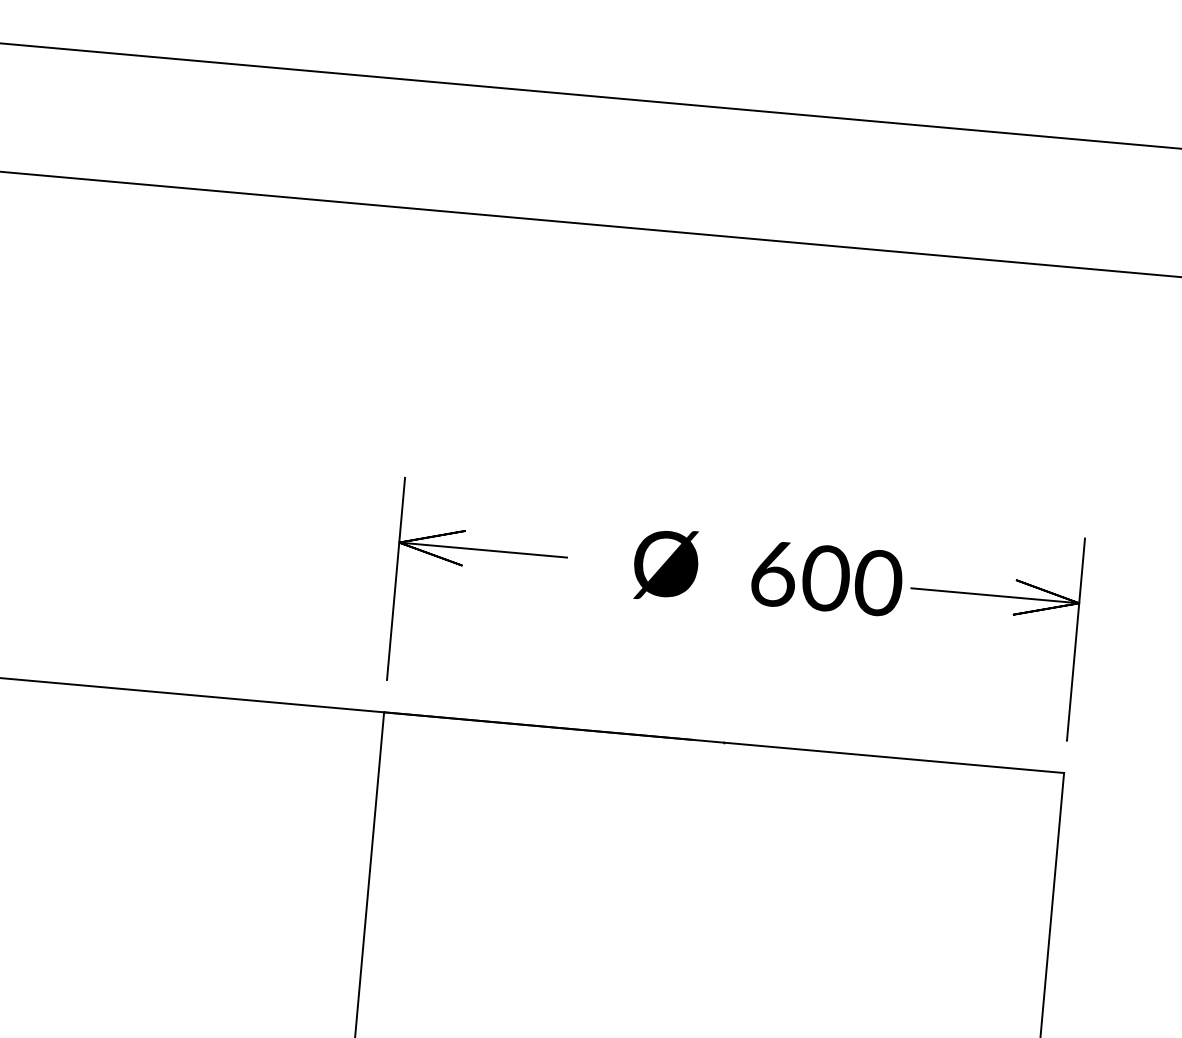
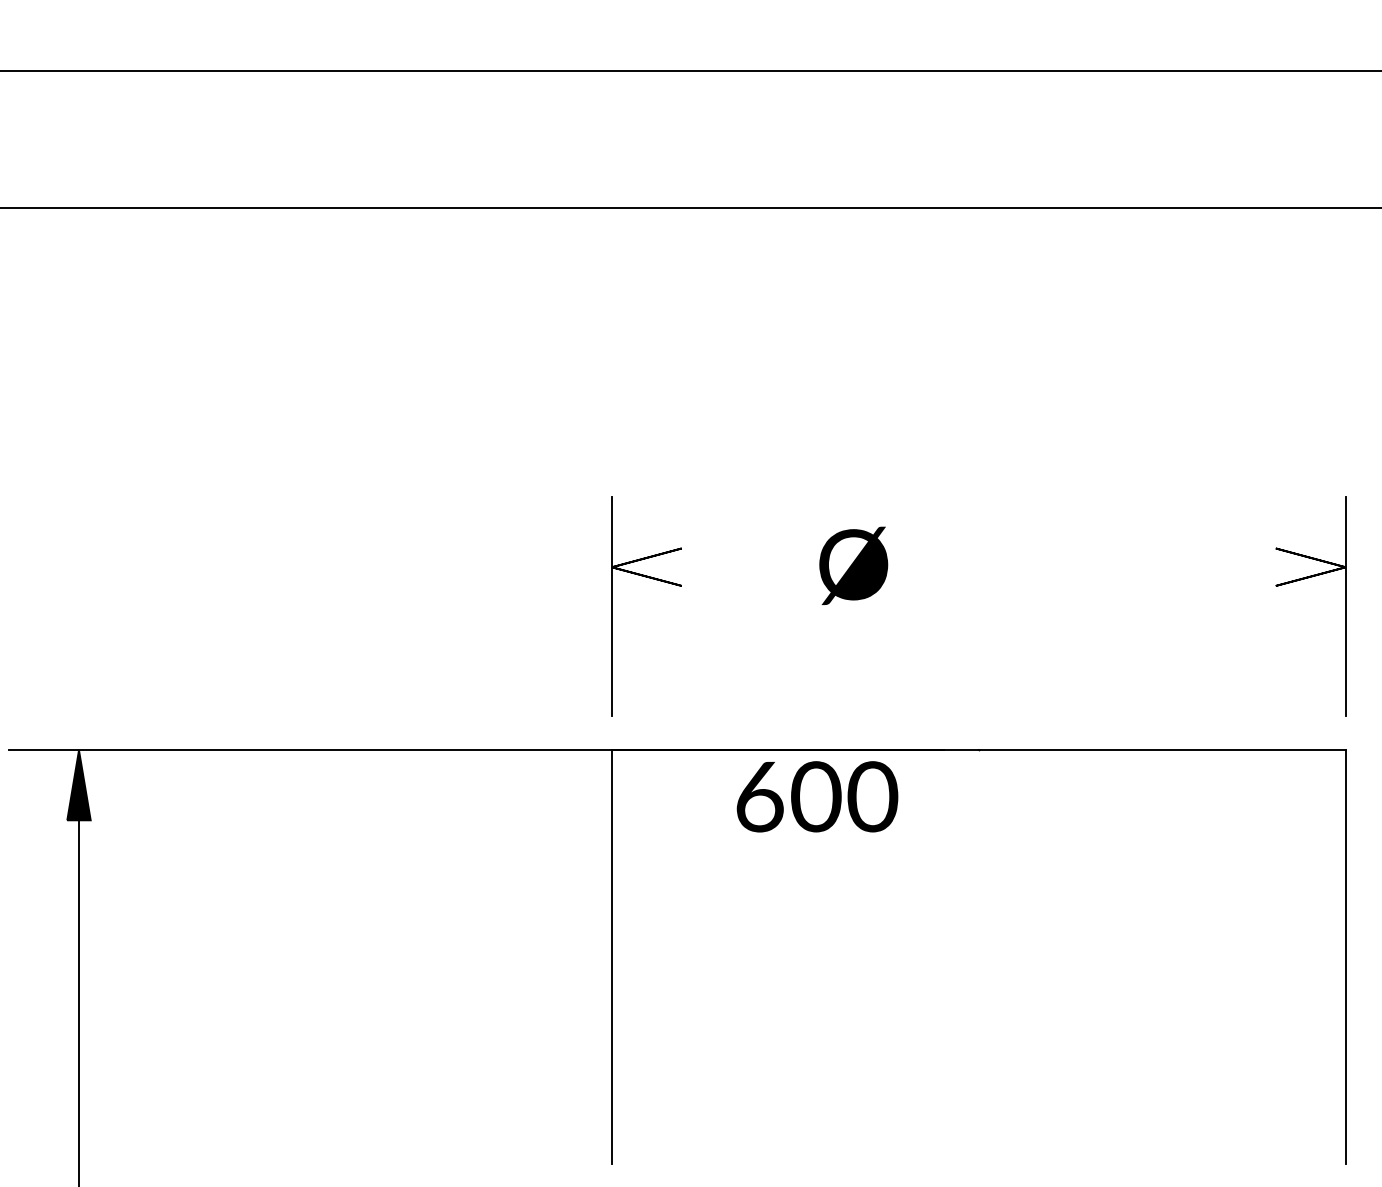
line: (482, 550) -> (701, 567), removed
text: (665, 564) -> (853, 565), moved
text: (827, 578) -> (817, 796), moved
line: (994, 595) -> (1254, 567), removed

